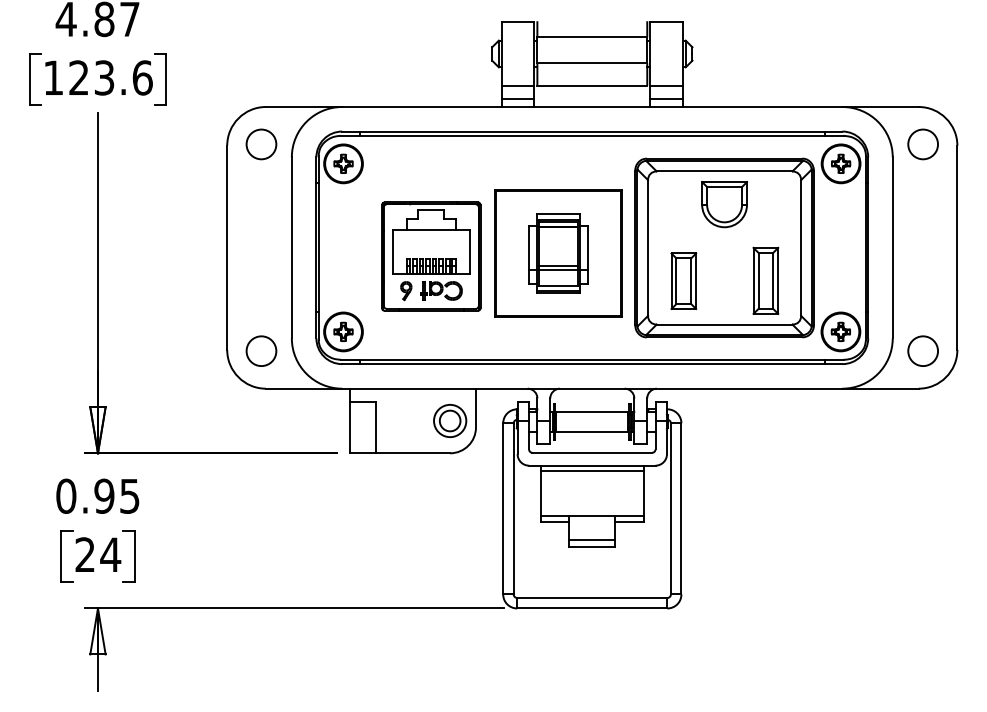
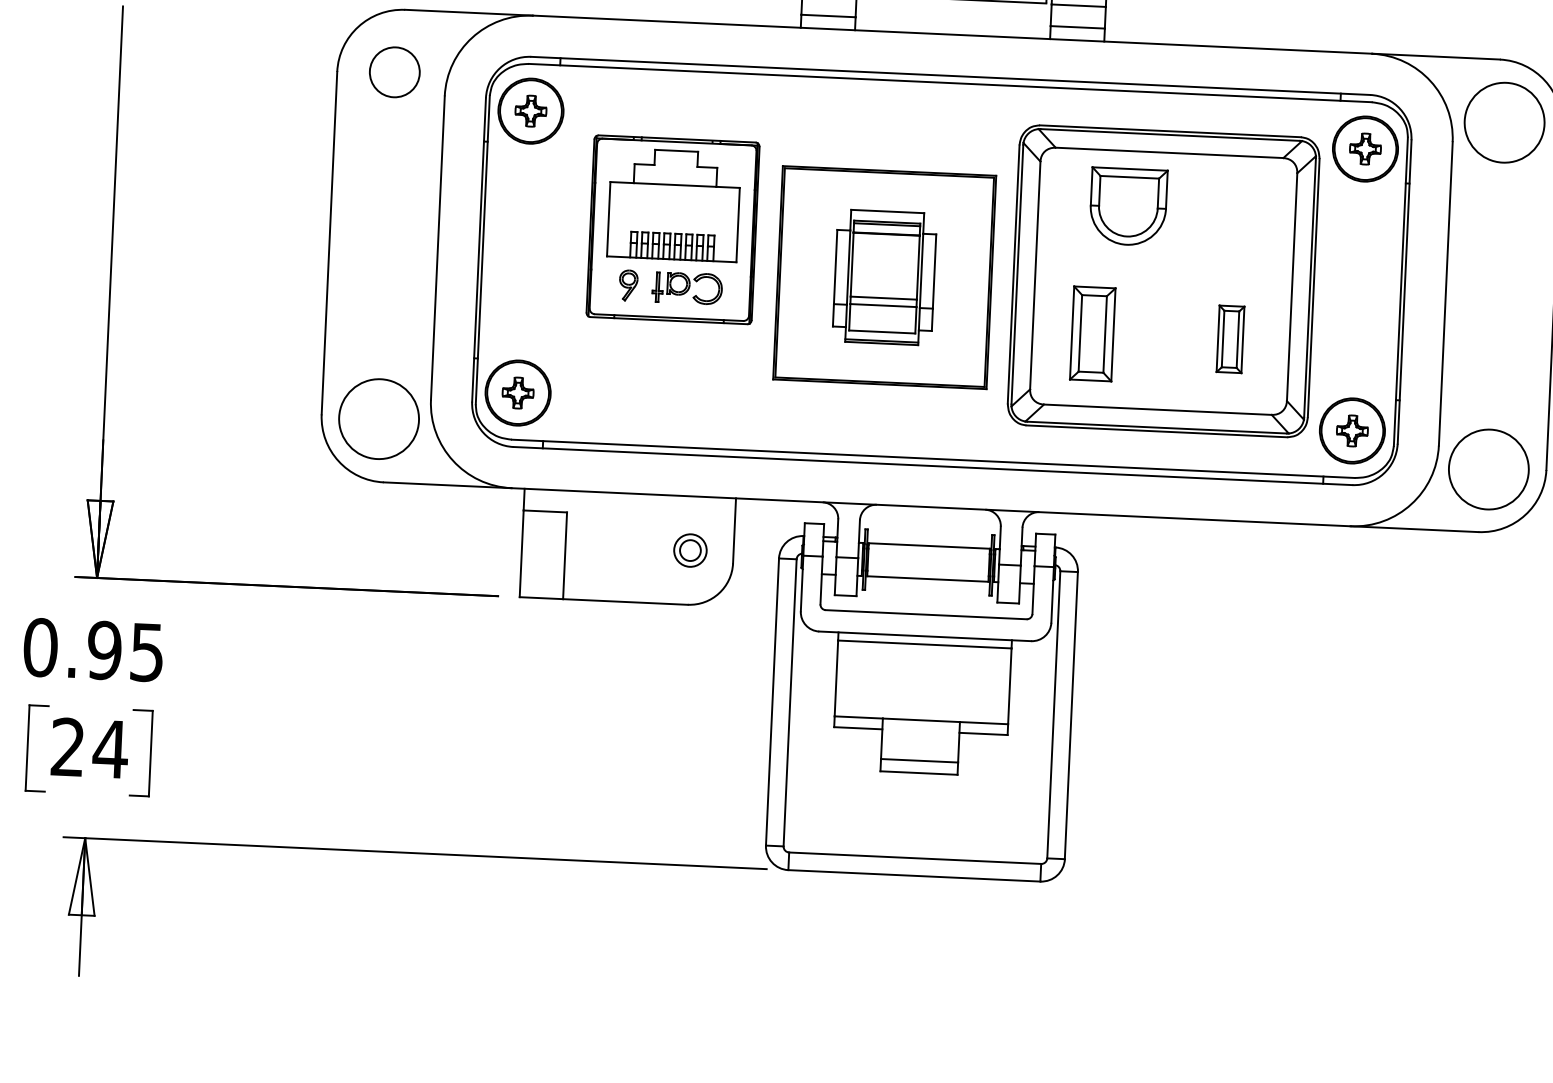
circle: (923, 144) -> (1505, 122), size x1.6
part: (724, 204) -> (1128, 206), moved
part: (431, 256) -> (673, 229), moved
part: (765, 280) -> (1229, 338), size x0.6
circle: (261, 351) -> (379, 419), size x1.6
circle: (923, 351) -> (1489, 470), size x1.6
part: (450, 420) -> (690, 549), size x0.6

